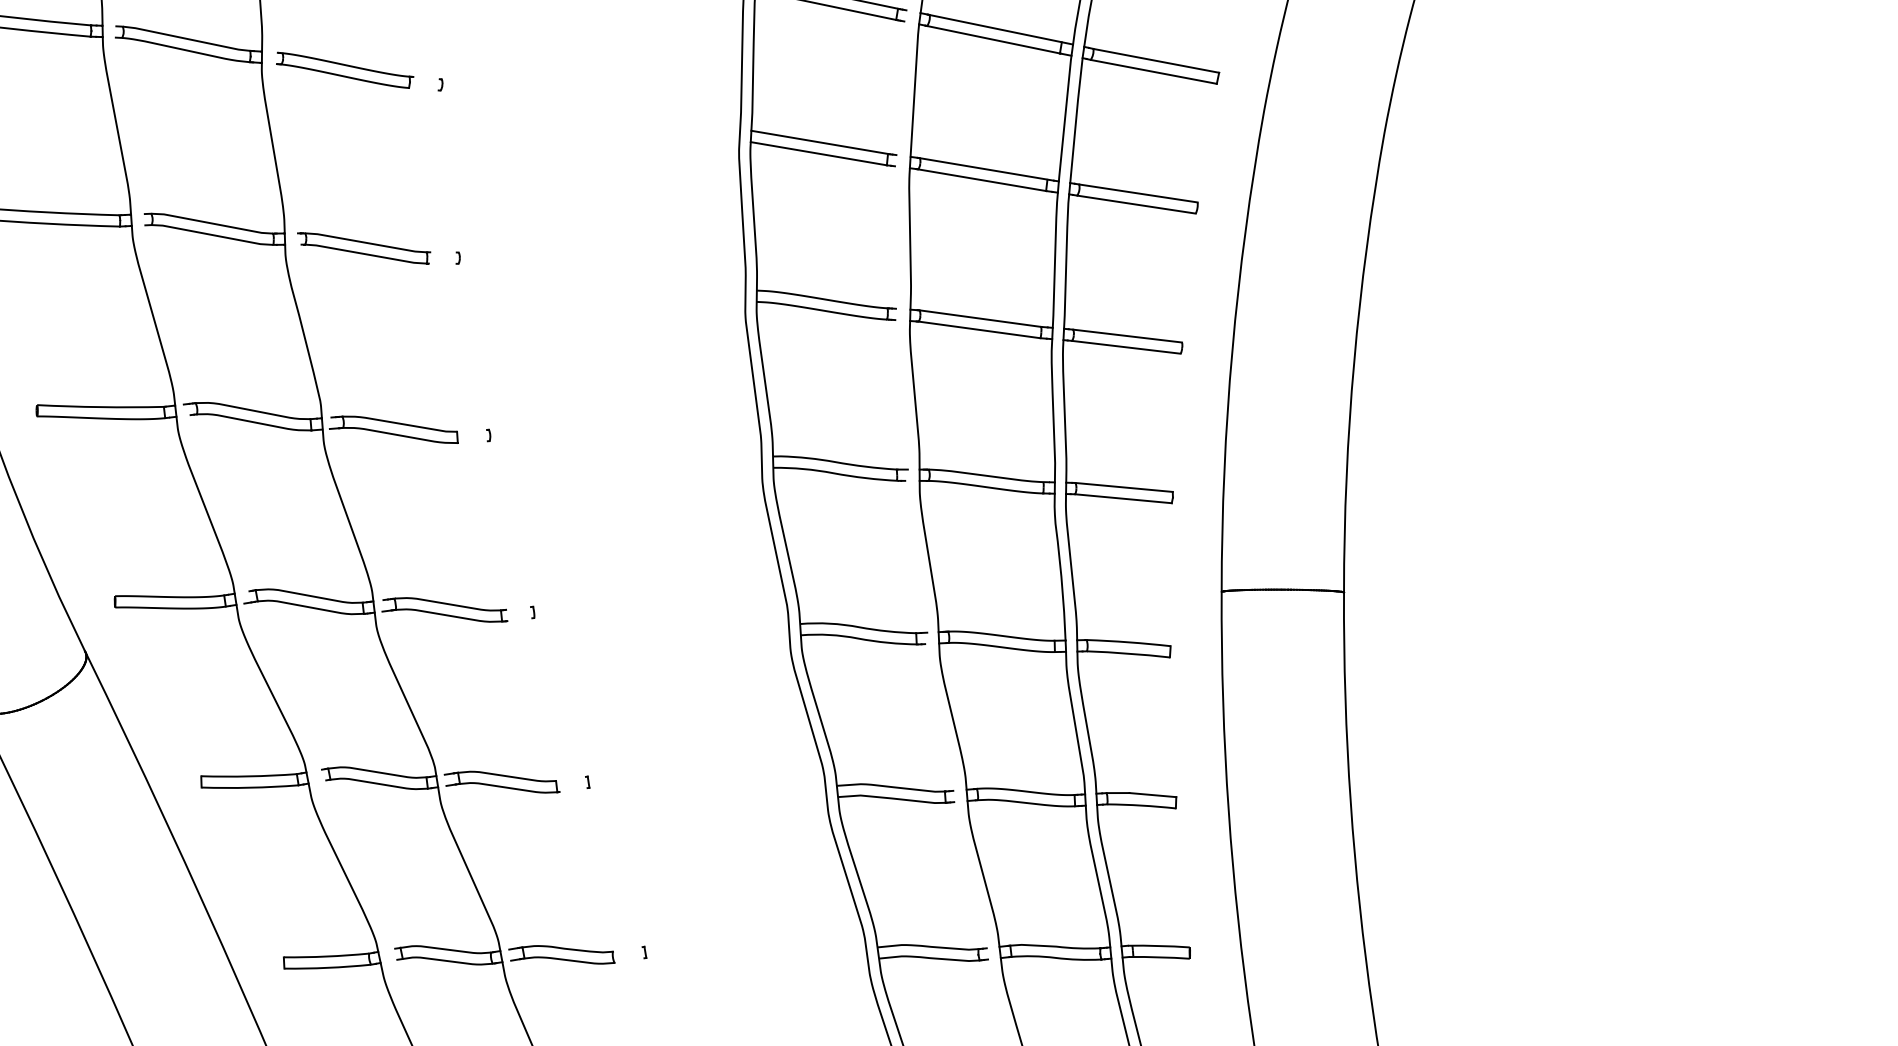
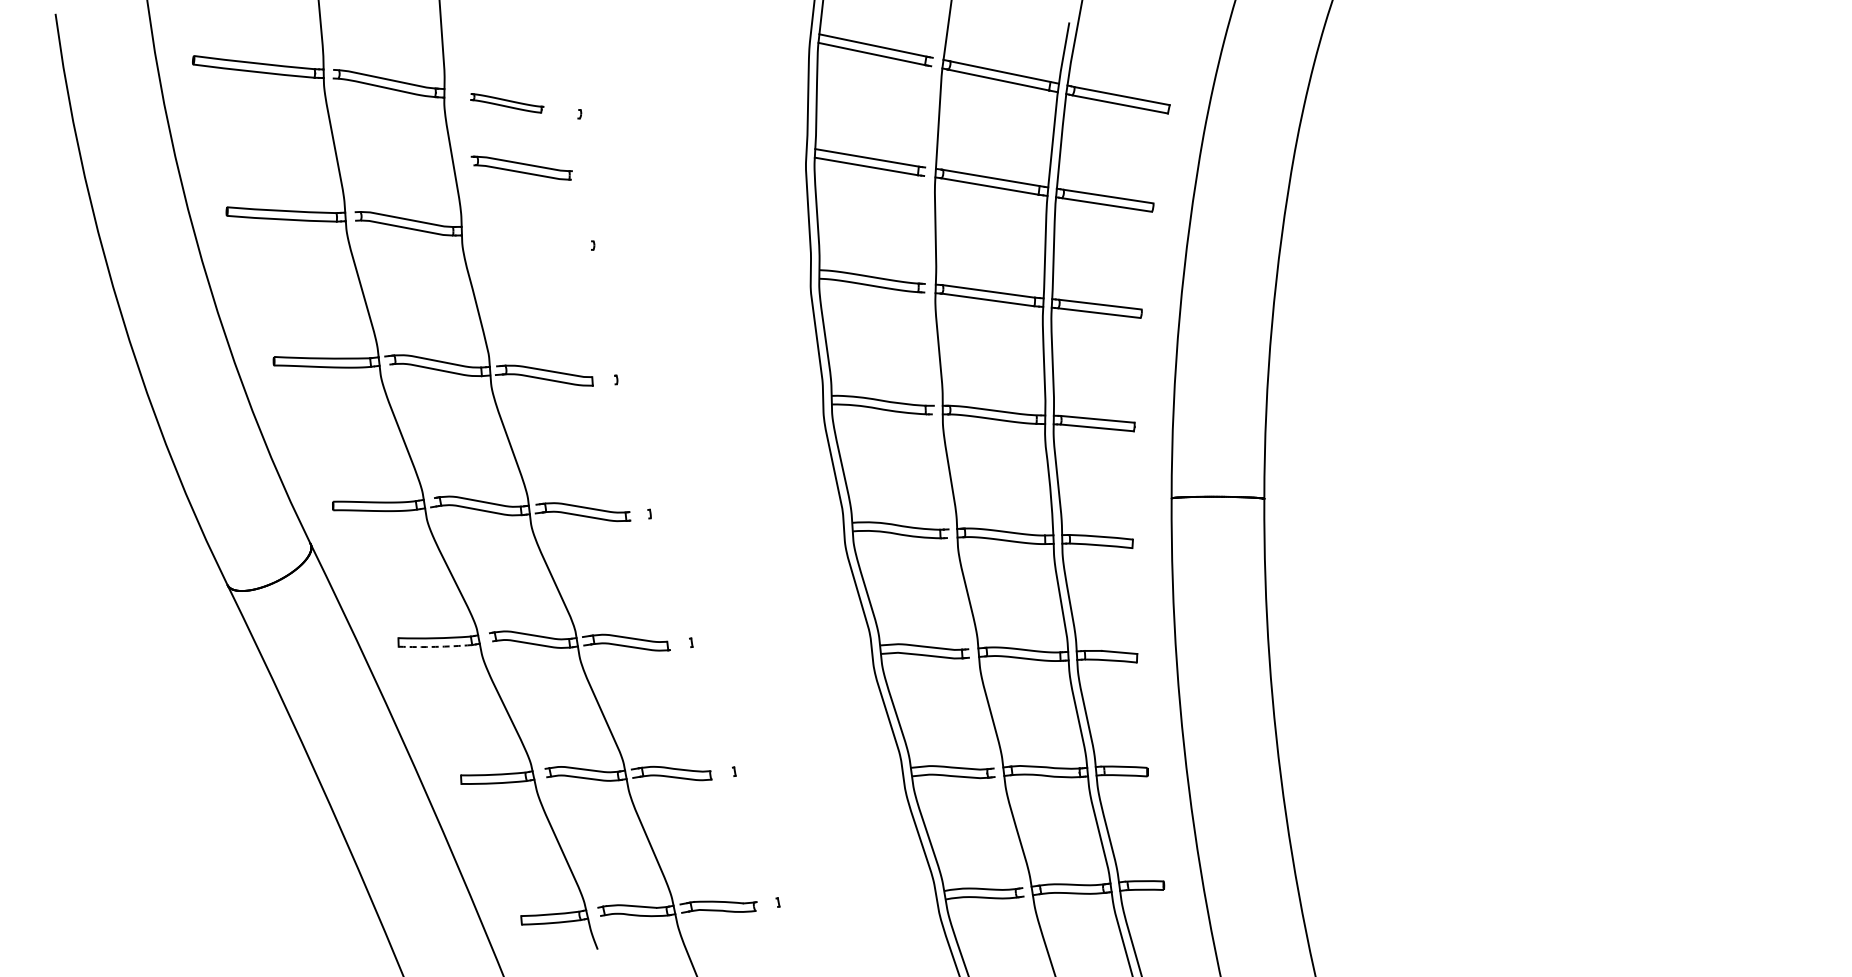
part: (343, 70) -> (506, 103), size x0.7
part: (363, 247) -> (521, 167), moved
arc: (250, 787) -> (435, 646), solid -> dashed

